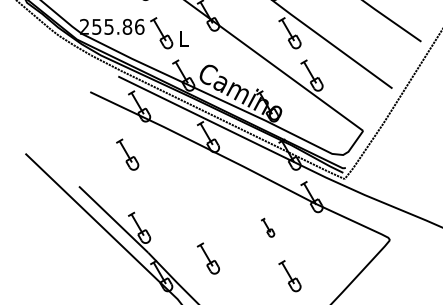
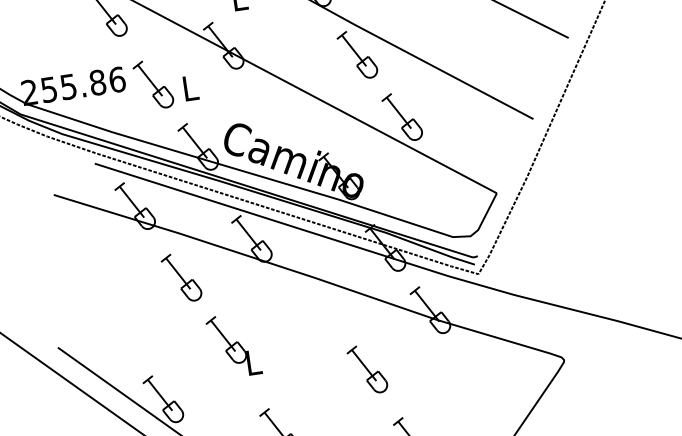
part: (127, 154) -> (181, 277), moved
part: (187, 200) -> (233, 344), added
part: (267, 227) -> (367, 369), size x1.67

